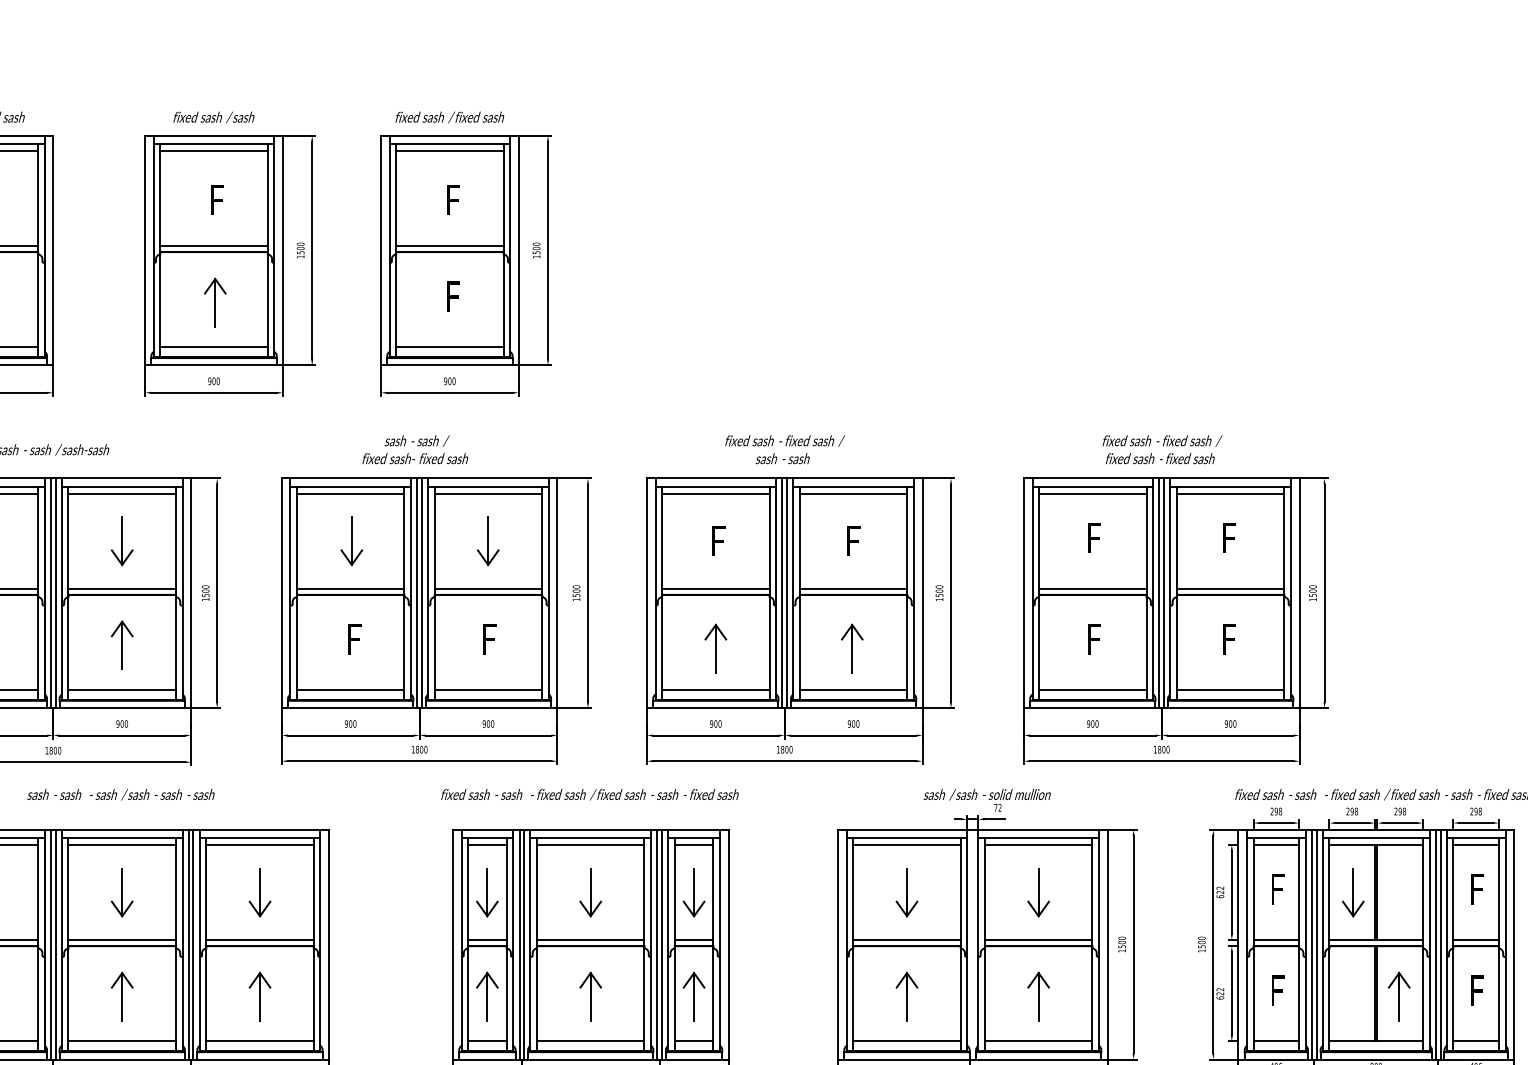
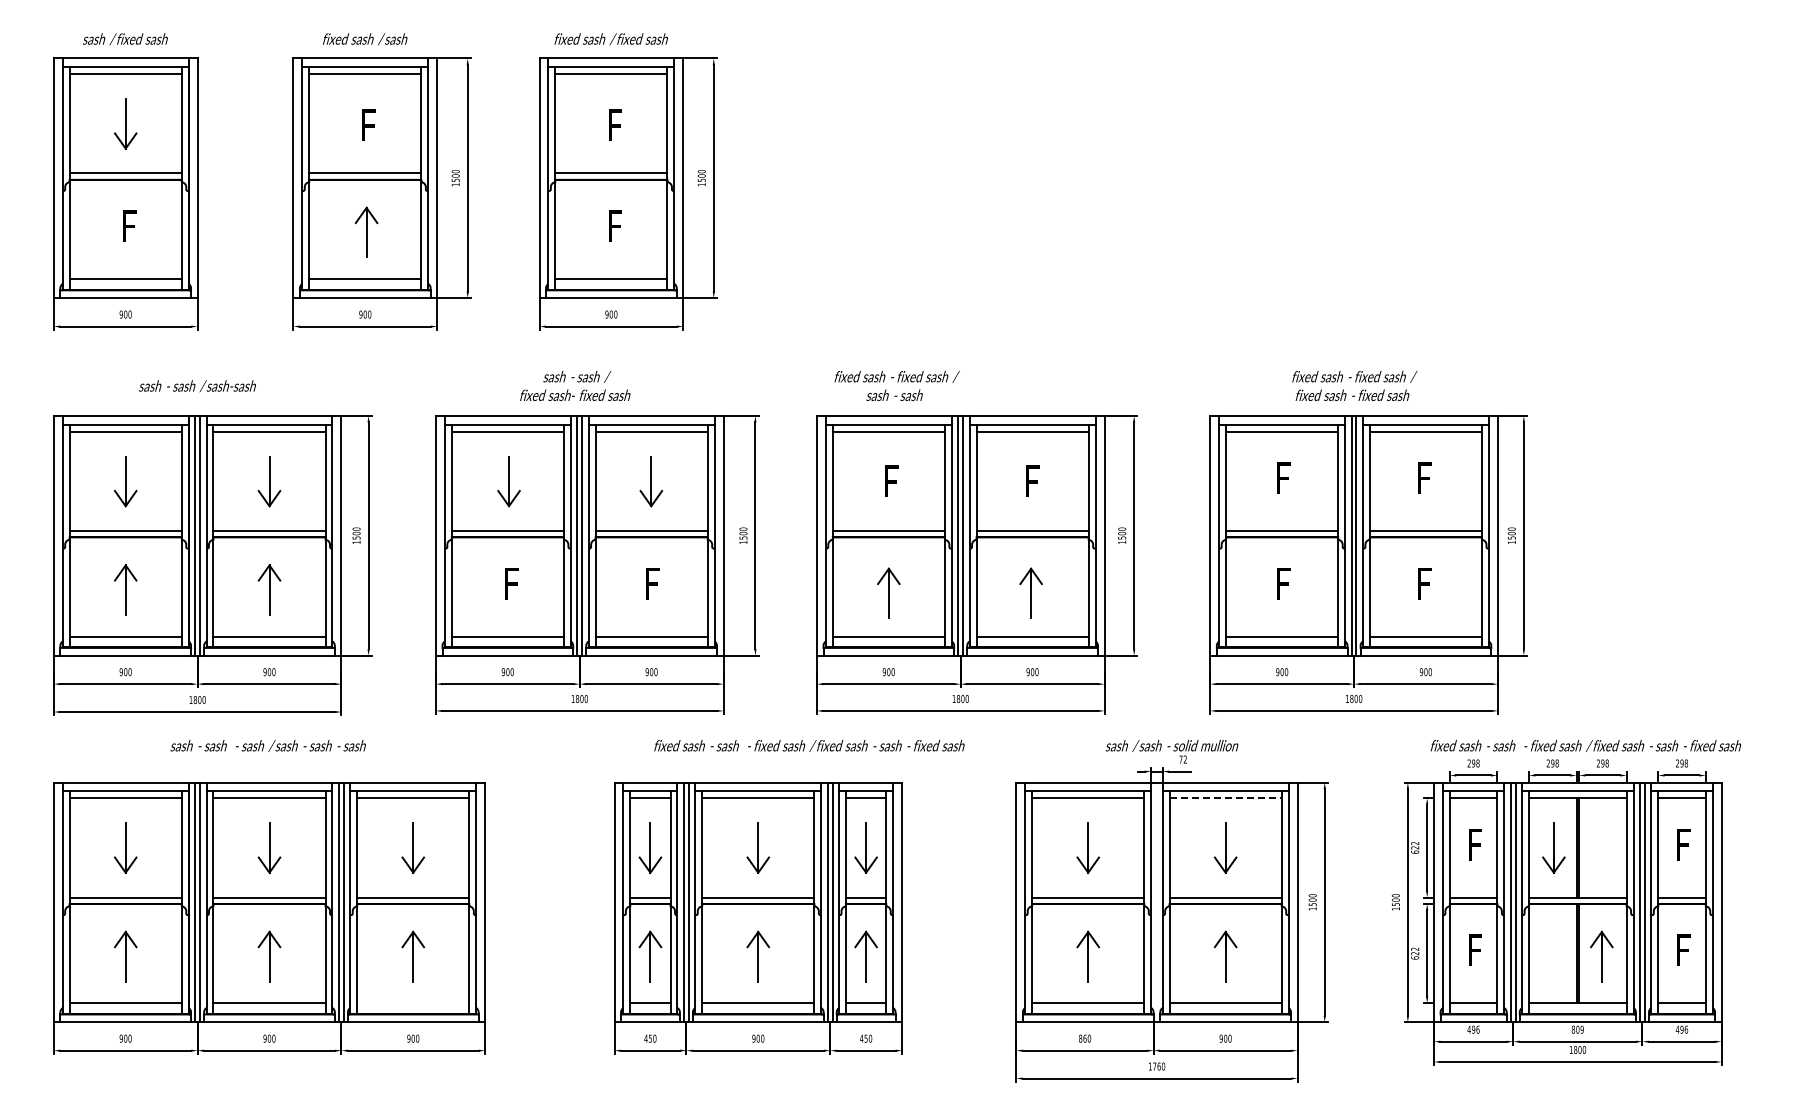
text: (784, 449) -> (896, 385), moved
text: (589, 794) -> (809, 745), moved
line: (1039, 845) -> (1226, 798), solid -> dashed
line: (260, 1041) -> (413, 1003), removed

